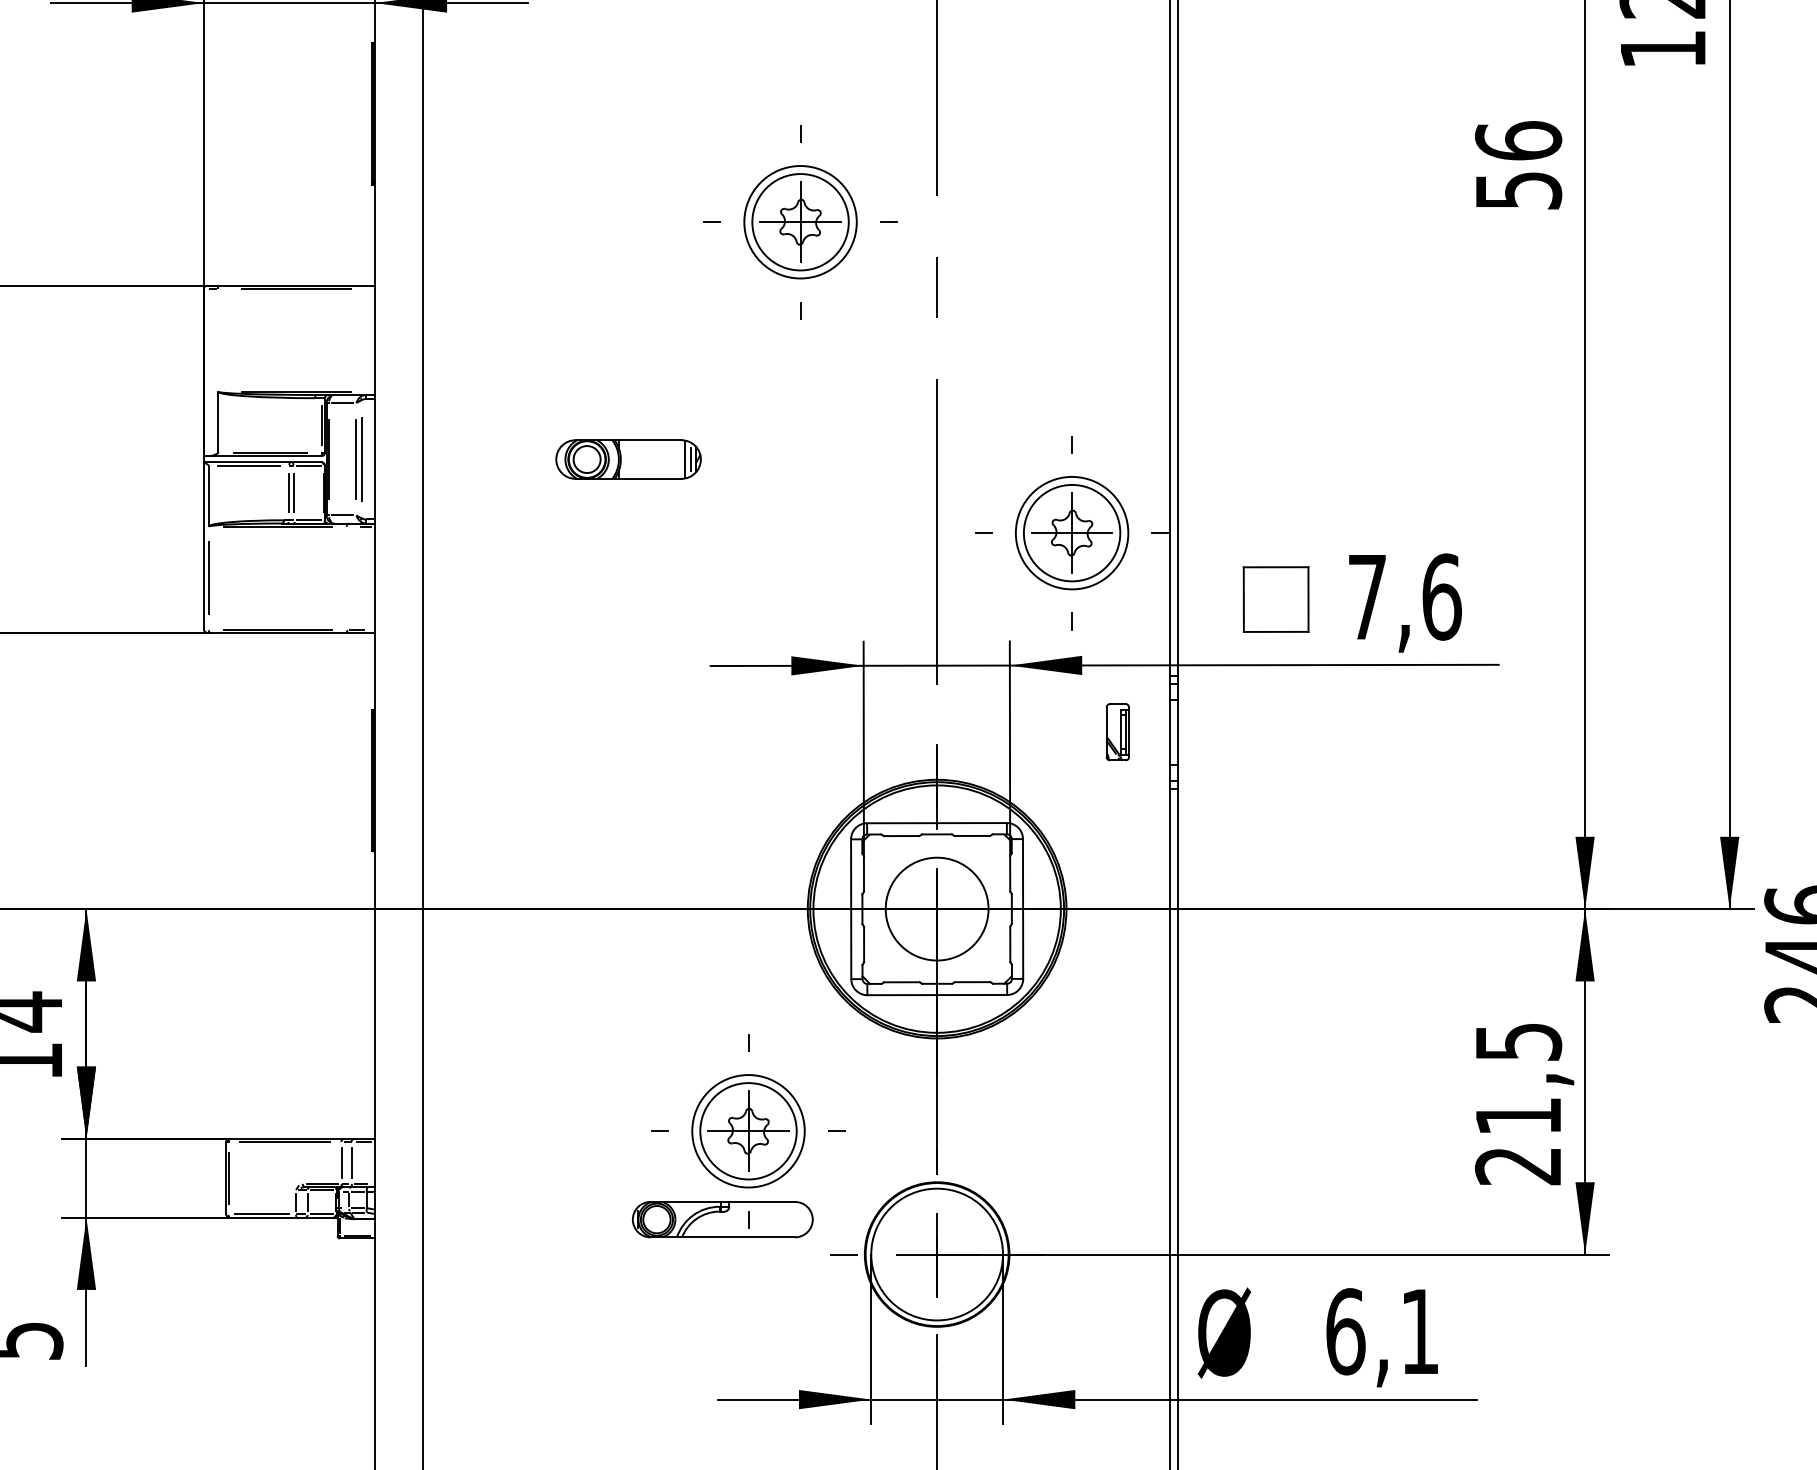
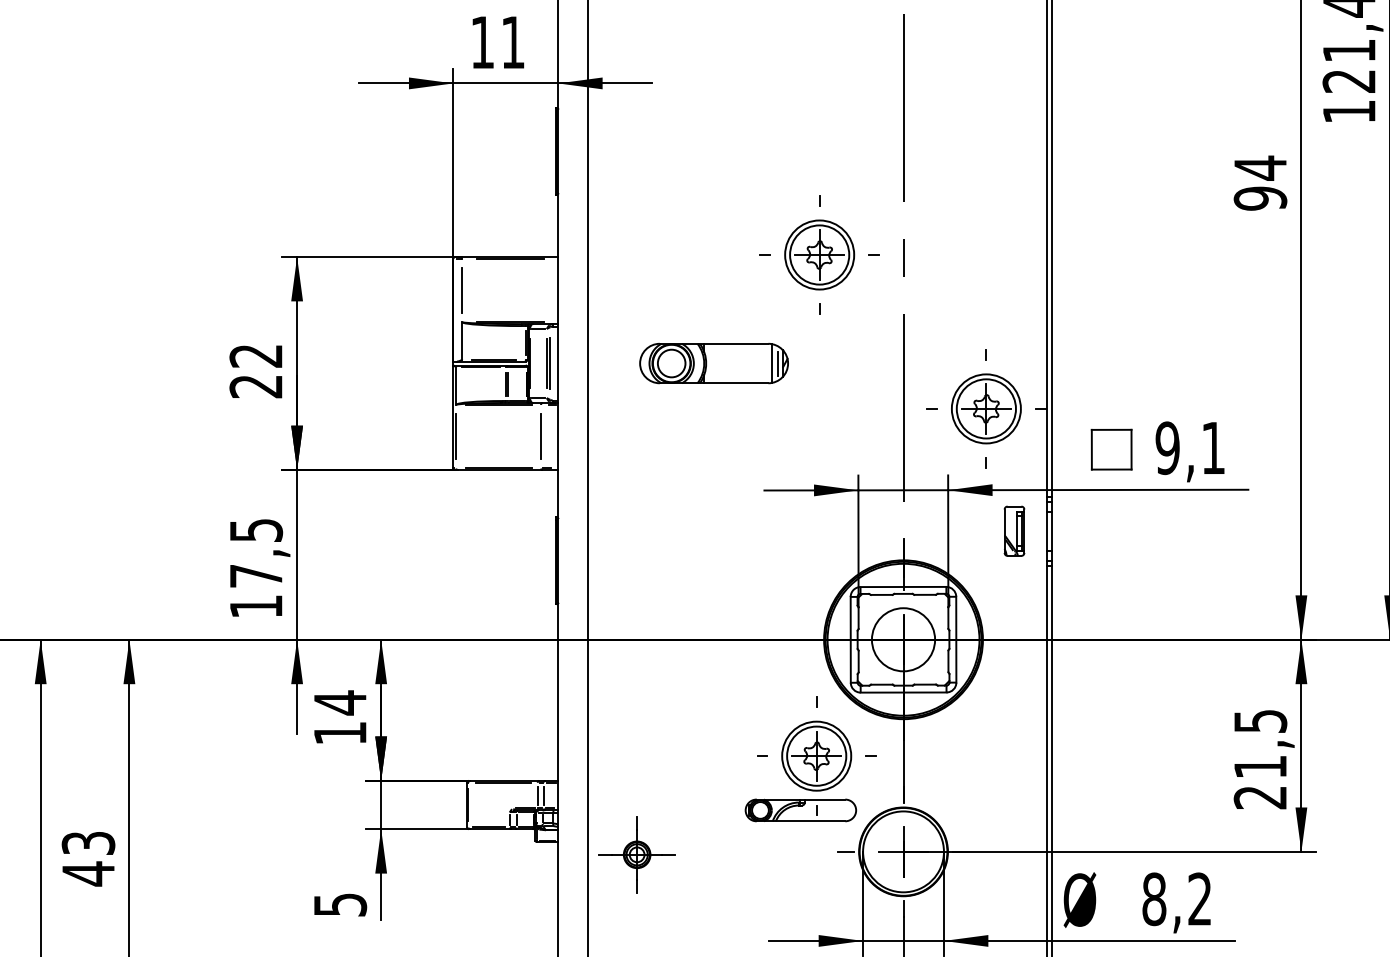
text: (1518, 164) -> (1260, 182), 56 -> 94
part: (800, 221) -> (819, 254), moved
line: (217, 340) -> (461, 290), added
part: (627, 459) -> (713, 363), size x1.67
line: (347, 578) -> (541, 436), added
text: (1404, 597) -> (1190, 448), 7,6 -> 9,1
part: (1117, 731) -> (1014, 530), size x1.43
part: (738, 1136) -> (810, 759), moved
part: (502, 1258) -> (636, 854), added
text: (1381, 1330) -> (1176, 898), 6,1 -> 8,2

